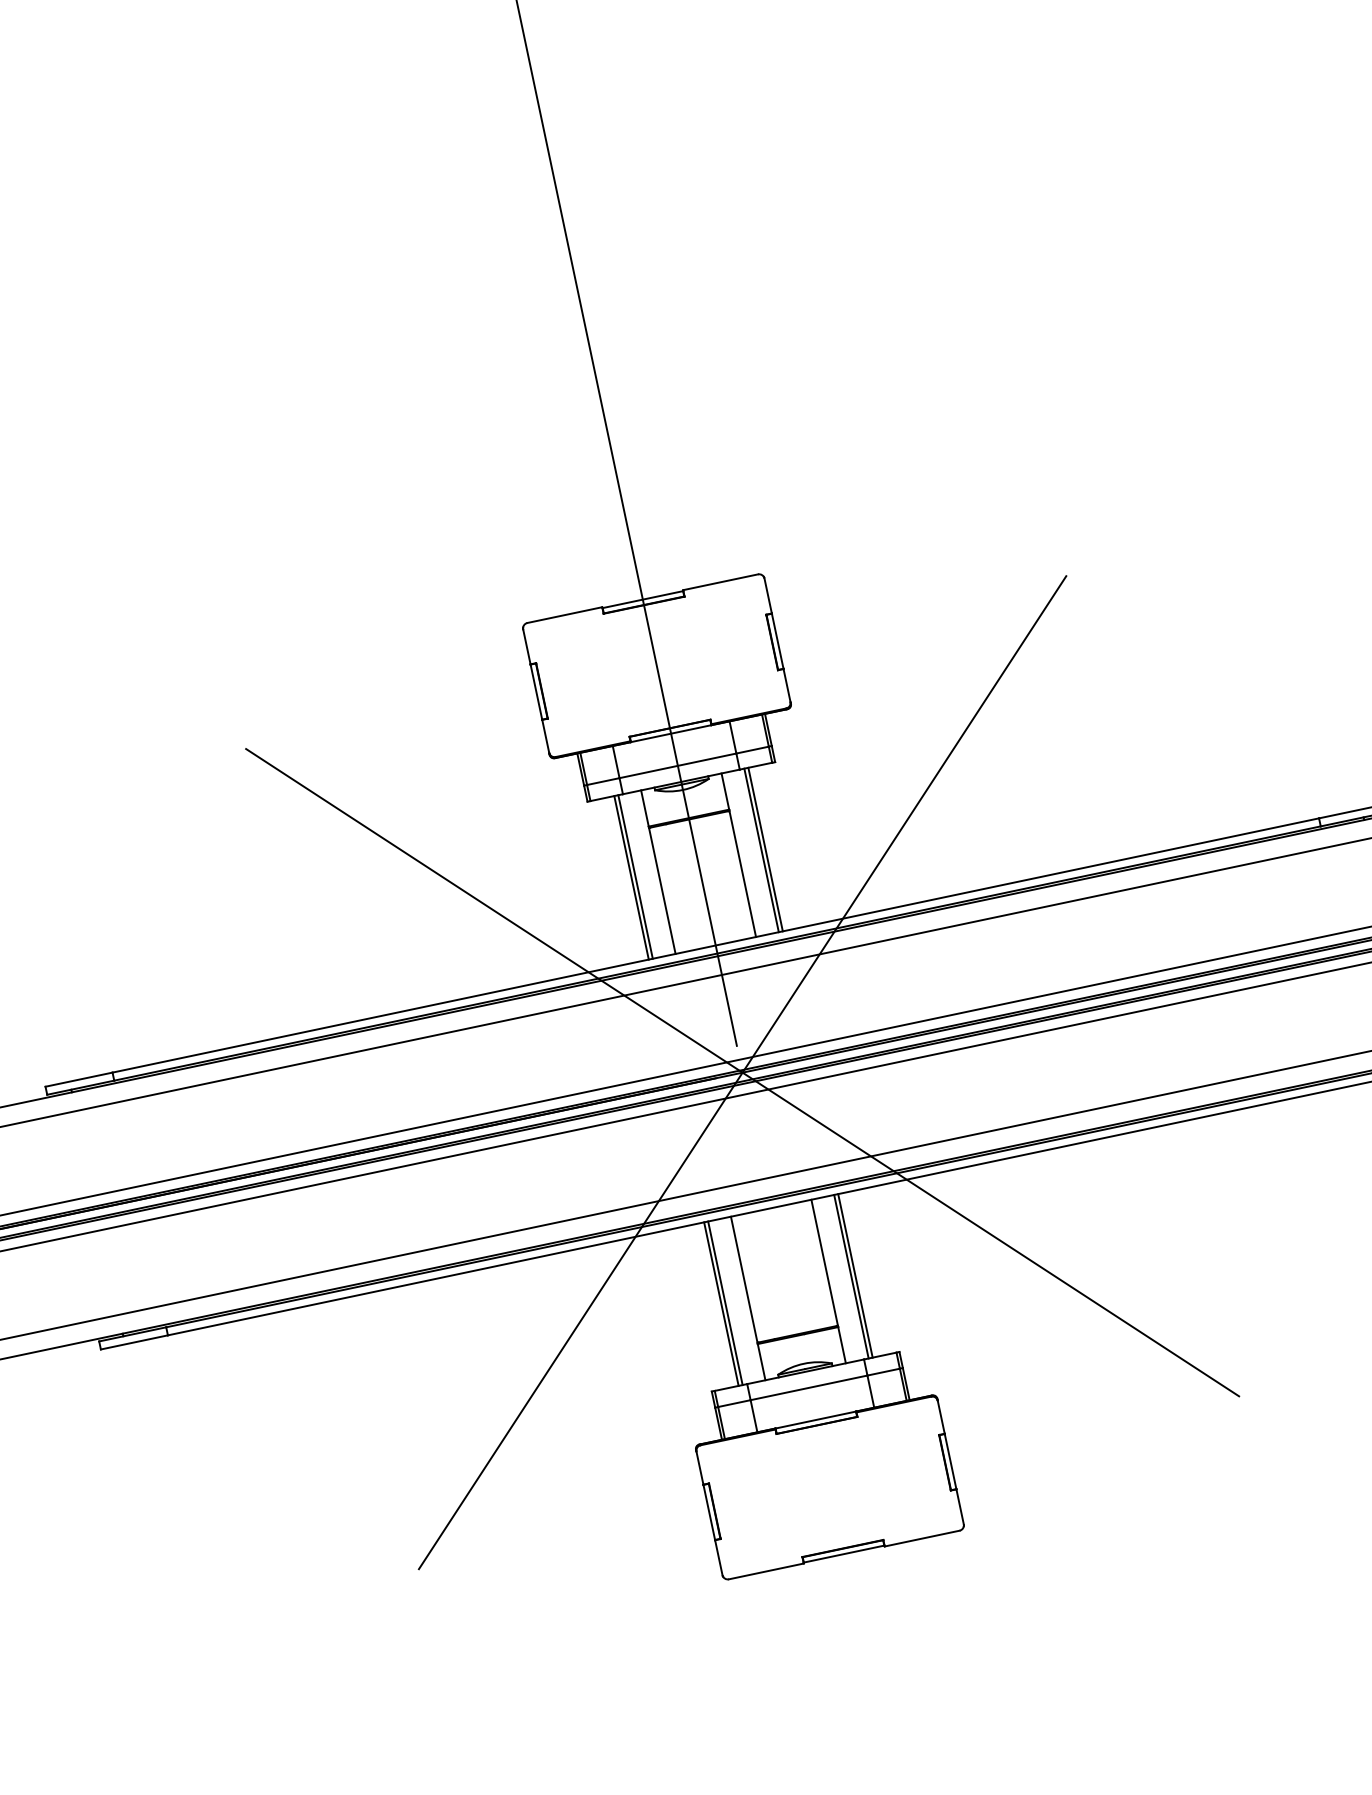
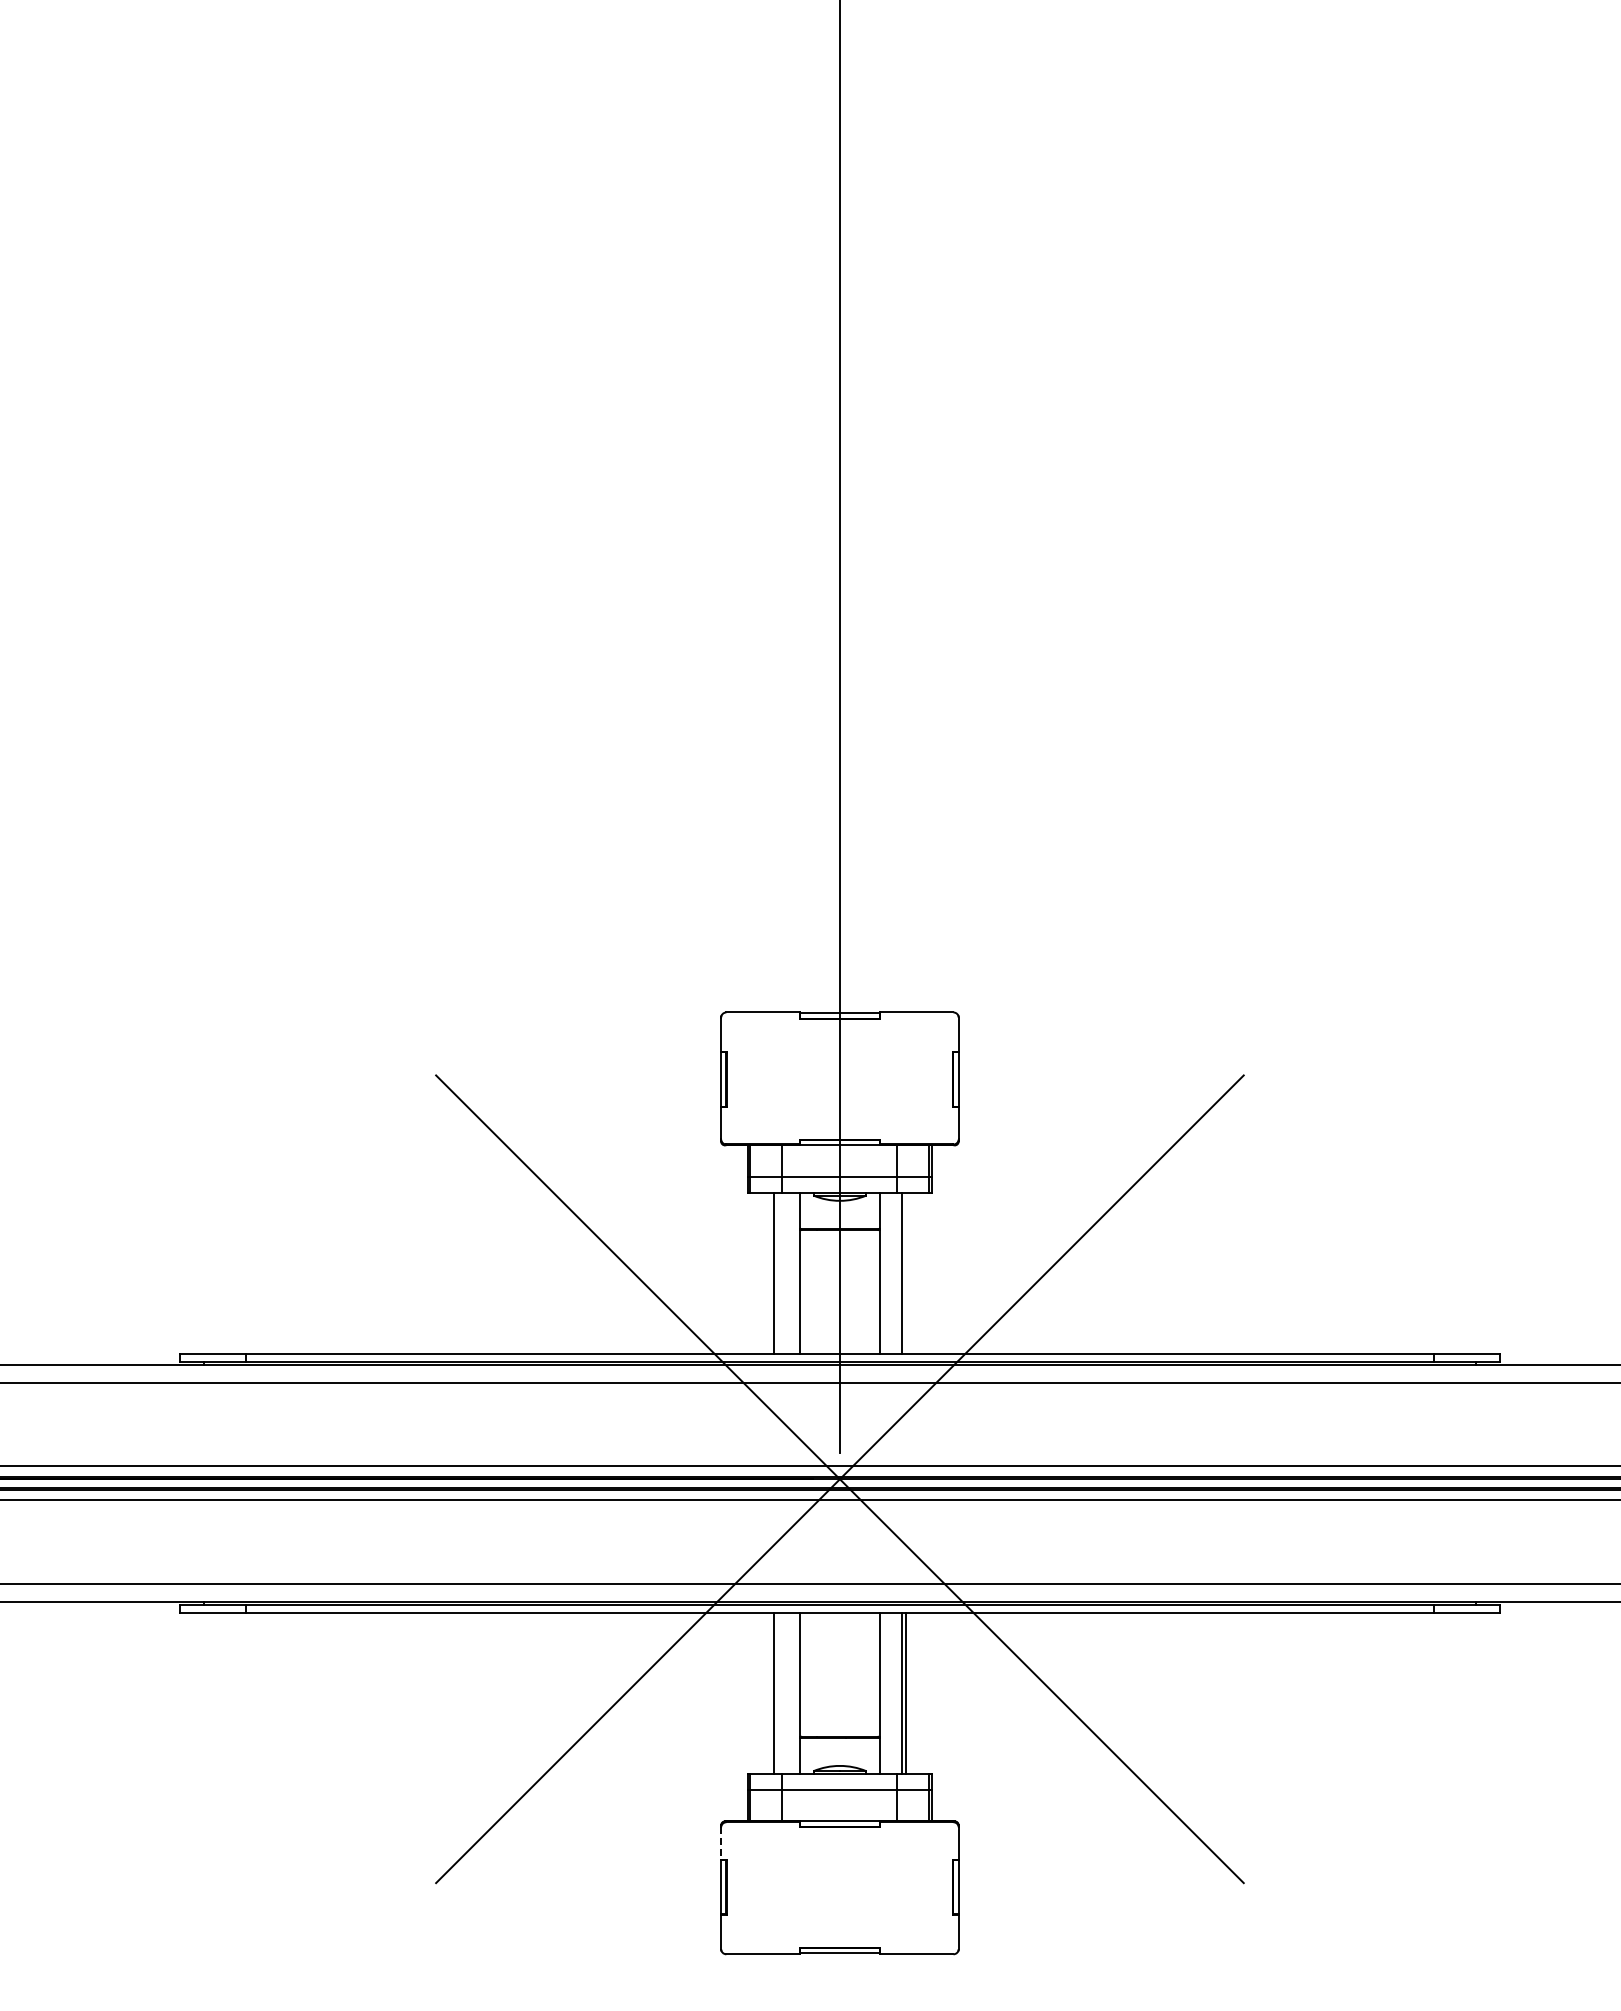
line: (765, 849) -> (905, 1273), removed
line: (635, 877) -> (777, 1273), removed
line: (724, 1302) -> (777, 1692), removed
line: (700, 1468) -> (721, 1844), solid -> dashed

